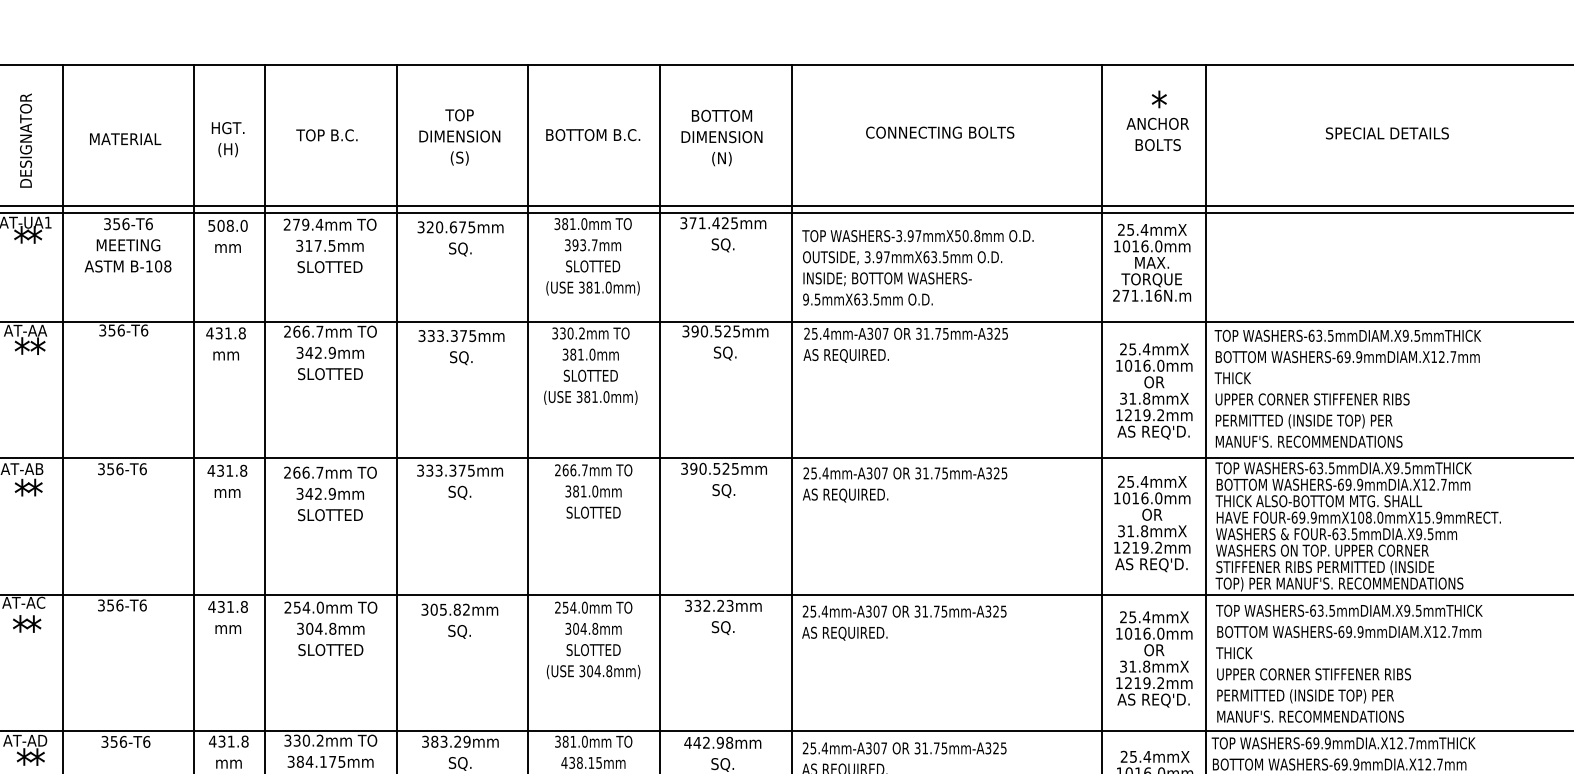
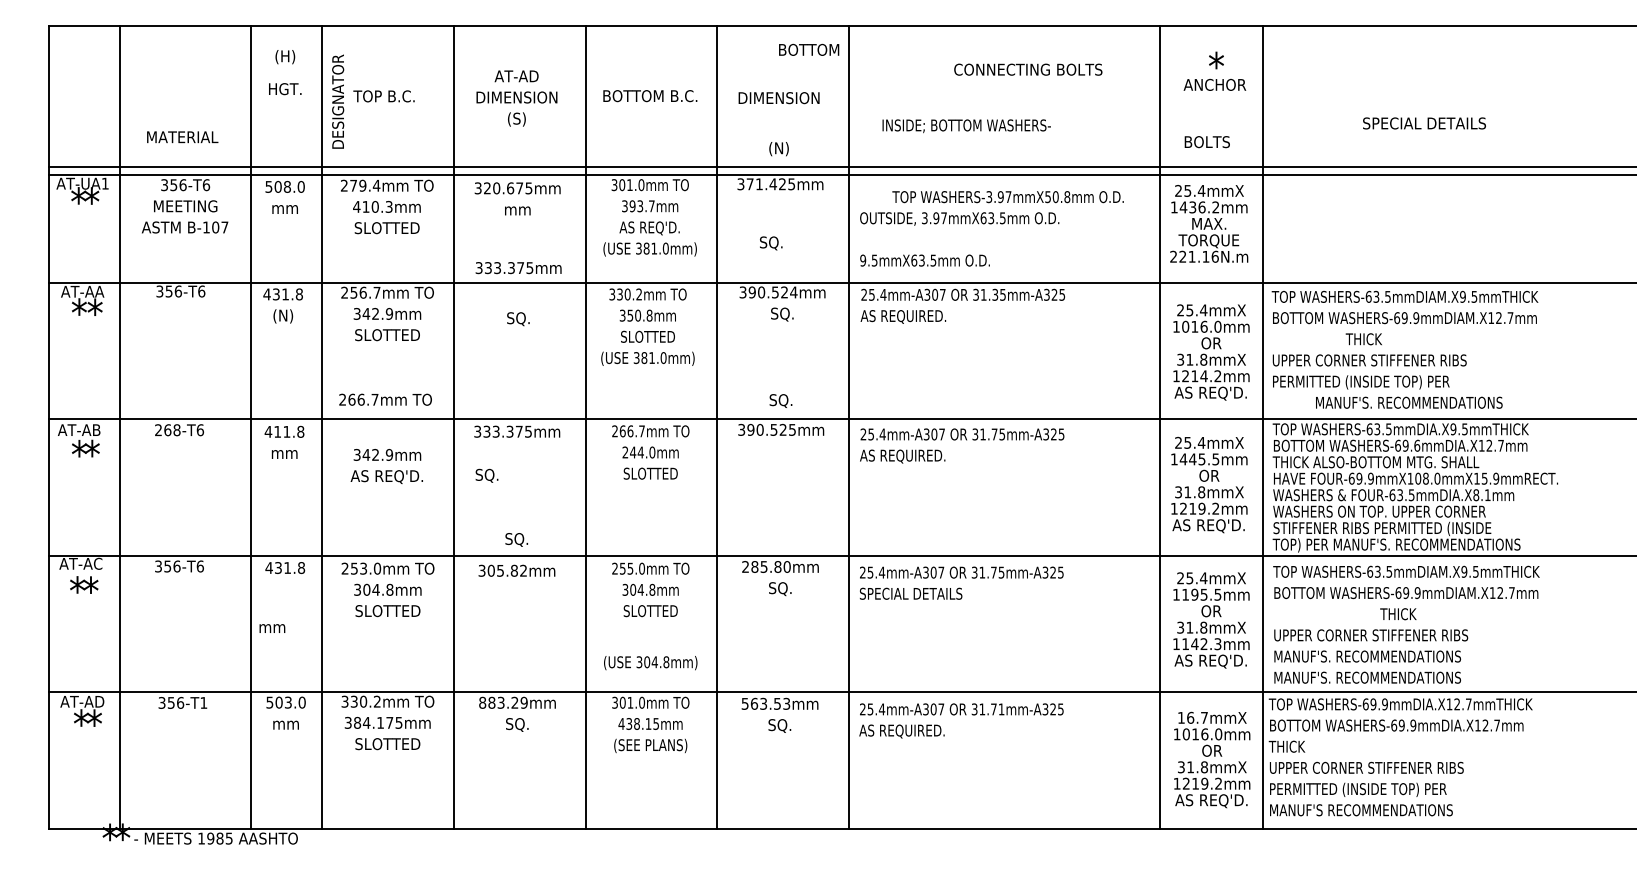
text: (459, 115) -> (516, 76), TOP -> AT-AD
text: (722, 115) -> (809, 49), moved
text: (940, 132) -> (1028, 69), moved
text: (1387, 133) -> (1424, 123), moved
text: (125, 139) -> (182, 137), moved
text: (26, 140) -> (338, 101), moved
text: (1157, 145) -> (1206, 142), moved
text: (228, 150) -> (285, 57), moved
text: (721, 159) -> (778, 149), moved
text: (565, 223) -> (622, 184), 381.0mm -> 301.0mm
text: (917, 236) -> (1007, 197), moved
text: (315, 245) -> (372, 206), 317.5mm -> 410.3mm
text: (723, 245) -> (771, 243), moved
text: (1142, 246) -> (1199, 207), 1016.0mm -> 1436.2mm
text: (460, 249) -> (517, 210), SQ. -> mm
text: (167, 266) -> (224, 227), B-108 -> B-107
text: (592, 267) -> (649, 228), SLOTTED -> AS REQ'D.
text: (887, 279) -> (966, 126), moved
text: (1125, 295) -> (1182, 256), 271.16N.m -> 221.16N.m
text: (296, 331) -> (353, 292), 266.7mm -> 256.7mm
text: (736, 331) -> (793, 292), 390.525mm -> 390.524mm
text: (938, 333) -> (995, 294), 31.75mm-A325 -> 31.35mm-A325
text: (461, 336) -> (518, 268), moved
text: (582, 354) -> (639, 315), 381.0mm -> 350.8mm
text: (226, 355) -> (283, 316), mm -> (N)
text: (1232, 378) -> (1363, 339), moved
text: (1146, 415) -> (1203, 376), 1219.2mm -> 1214.2mm
text: (1309, 441) -> (1409, 402), moved
text: (110, 469) -> (167, 430), 356-T6 -> 268-T6
text: (220, 470) -> (277, 431), 431.8 -> 411.8
text: (330, 472) -> (385, 399), moved
text: (1360, 484) -> (1417, 445), WASHERS-69.9mmDIA.X12.7mm -> WASHERS-69.6mmDIA.X12.7mm
text: (723, 490) -> (780, 400), moved
text: (575, 491) -> (632, 452), 381.0mm -> 244.0mm
text: (459, 492) -> (486, 475), moved
text: (1142, 498) -> (1199, 459), 1016.0mm -> 1445.5mm
text: (329, 516) -> (386, 477), SLOTTED -> AS REQ'D.
text: (1424, 534) -> (1481, 495), FOUR-63.5mmDIA.X9.5mm -> FOUR-63.5mmDIA.X8.1mm
text: (709, 605) -> (766, 566), 332.23mm -> 285.80mm
text: (306, 607) -> (363, 568), 254.0mm -> 253.0mm
text: (573, 607) -> (630, 568), 254.0mm -> 255.0mm
text: (228, 629) -> (272, 628), moved
text: (459, 631) -> (516, 539), moved
text: (853, 633) -> (910, 594), AS REQUIRED. -> SPECIAL DETAILS
text: (1144, 633) -> (1201, 594), 1016.0mm -> 1195.5mm
text: (1234, 653) -> (1398, 614), moved
text: (593, 672) -> (650, 663), moved
text: (1144, 683) -> (1201, 644), 1219.2mm -> 1142.3mm
text: (1311, 696) -> (1368, 657), PERMITTED (INSIDE TOP) PER -> MANUF'S. RECOMMENDATIONS
text: (146, 741) -> (203, 702), 356-T6 -> 356-T1
text: (228, 741) -> (285, 702), 431.8 -> 503.0
text: (425, 741) -> (482, 702), 383.29mm -> 883.29mm
text: (565, 741) -> (622, 702), 381.0mm -> 301.0mm
text: (708, 742) -> (765, 703), 442.98mm -> 563.53mm
text: (944, 748) -> (1001, 709), 31.75mm-A325 -> 31.71mm-A325
text: (1136, 756) -> (1193, 717), 25.4mmX -> 16.7mmX

